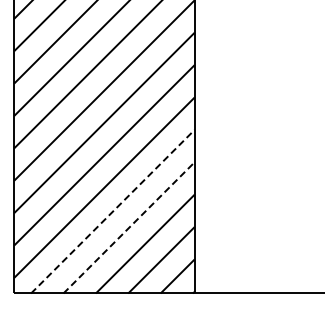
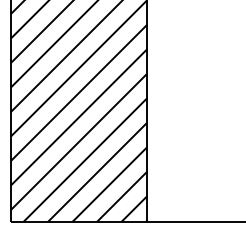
line: (112, 211) -> (85, 159), dashed -> solid
line: (129, 227) -> (98, 171), dashed -> solid

